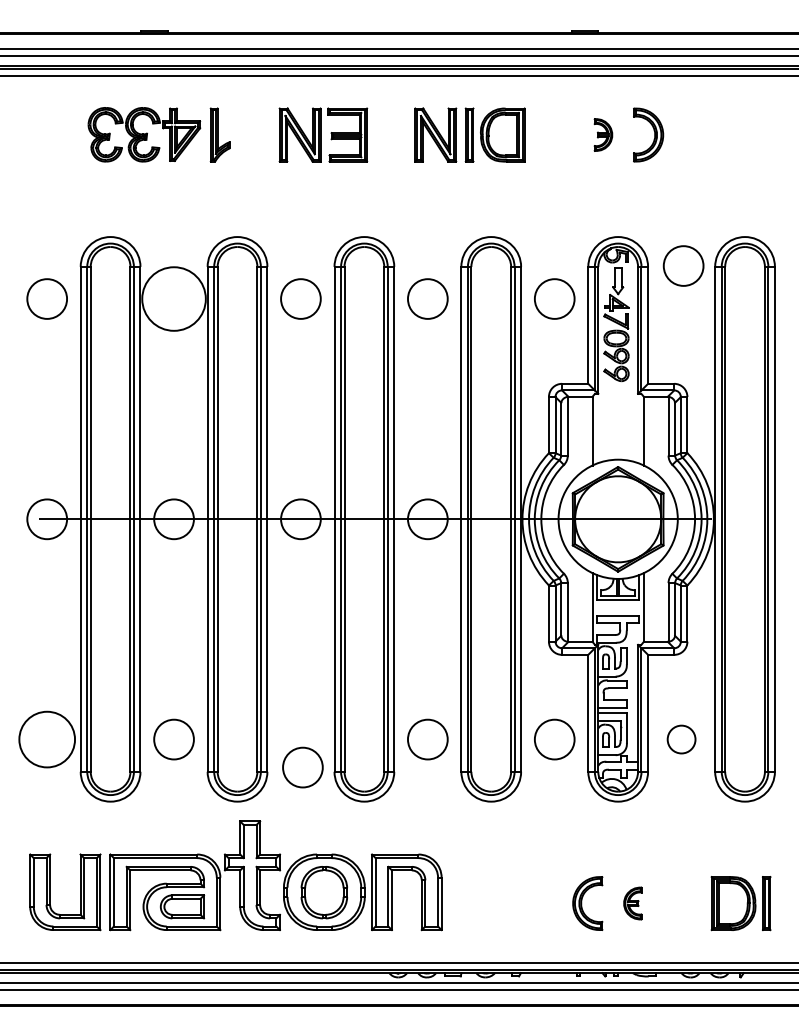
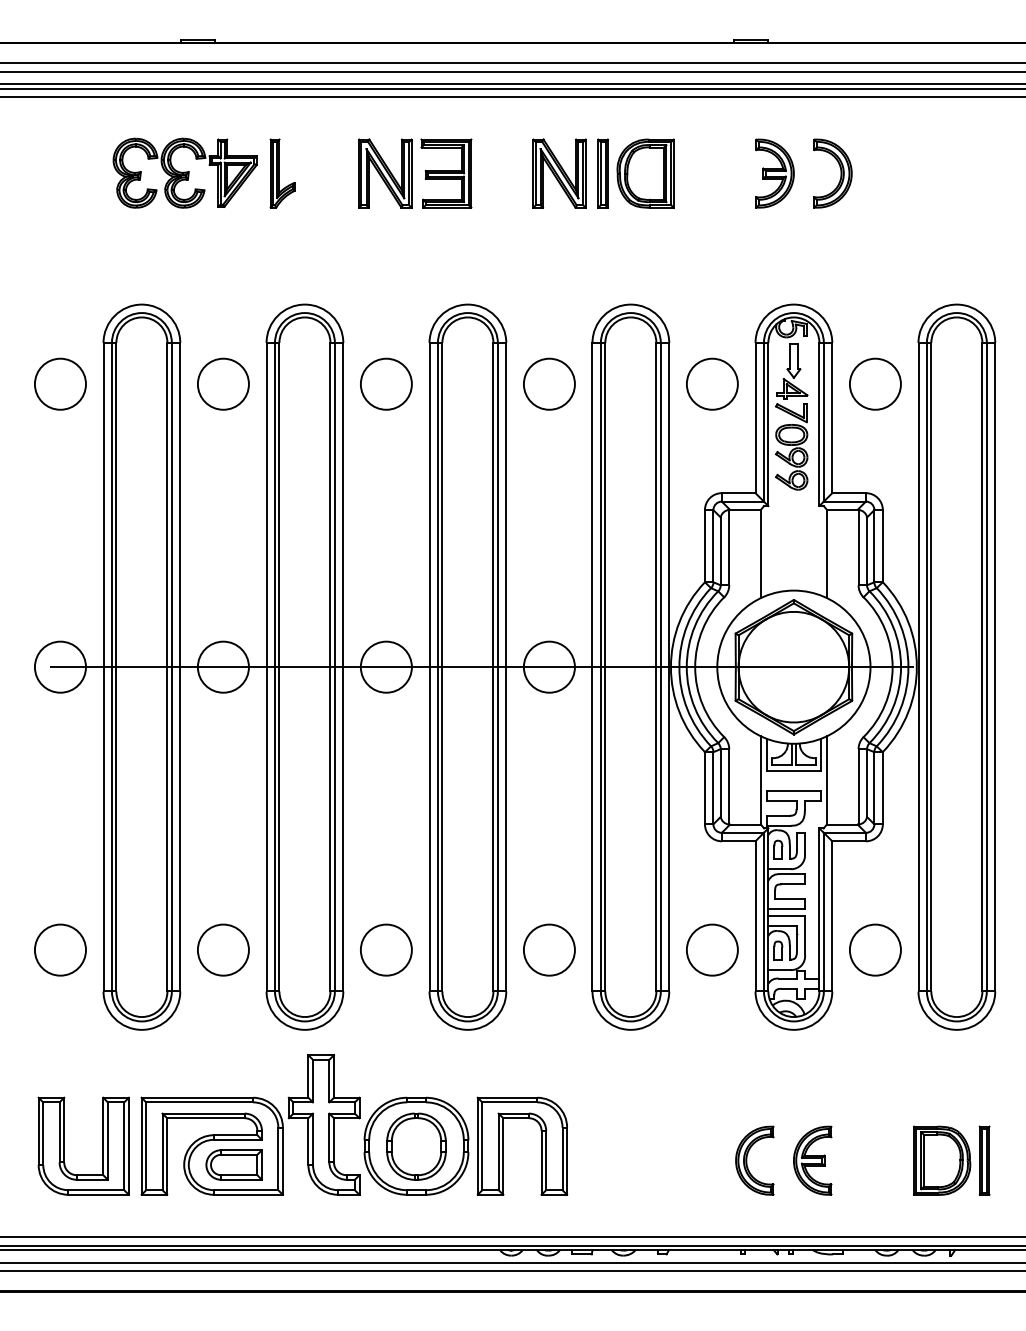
part: (603, 134) -> (775, 172), size x1.67
circle: (683, 265) -> (875, 383), moved
circle: (173, 298) -> (222, 383), size x0.62
circle: (47, 739) -> (60, 950), size x0.71
circle: (681, 739) -> (875, 950), size x1.43
circle: (302, 767) -> (385, 950), moved
part: (632, 903) -> (812, 1160), size x1.67

